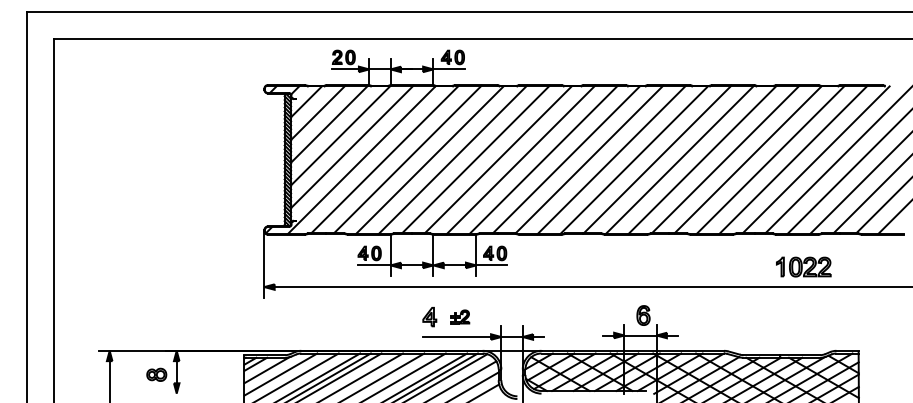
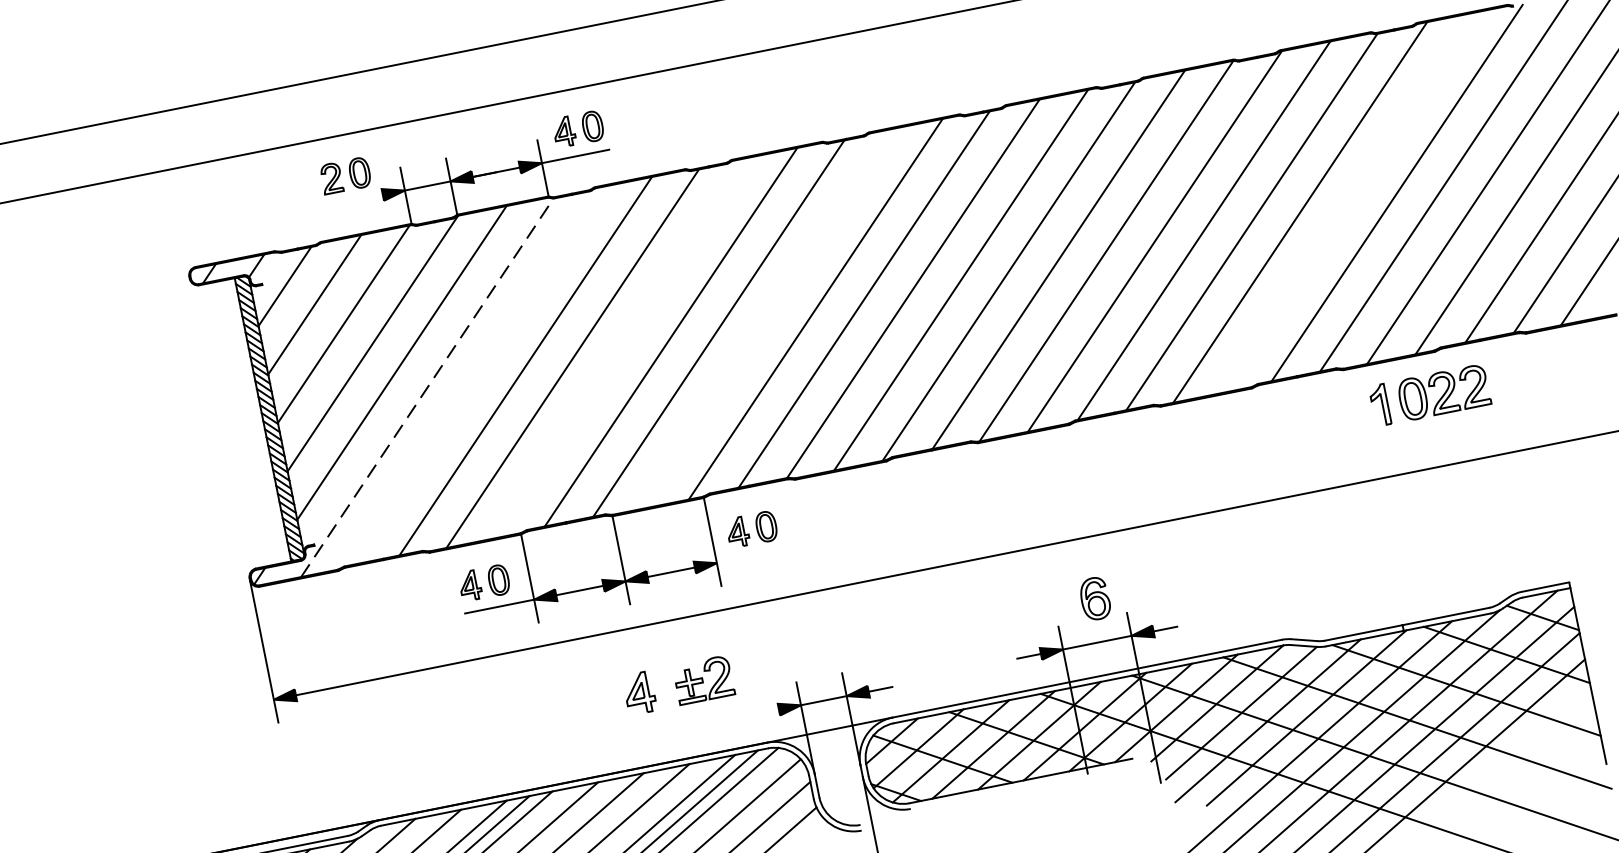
line: (345, 69) -> (354, 200), removed
line: (385, 159) -> (478, 375), removed
line: (452, 159) -> (621, 347), removed
line: (520, 159) -> (766, 318), removed
line: (793, 159) -> (1348, 201), removed
line: (361, 160) -> (427, 388), solid -> dashed
line: (491, 265) -> (749, 556), removed
part: (803, 266) -> (1429, 394), moved
part: (460, 316) -> (705, 678), size x1.4
line: (457, 337) -> (707, 724), removed

